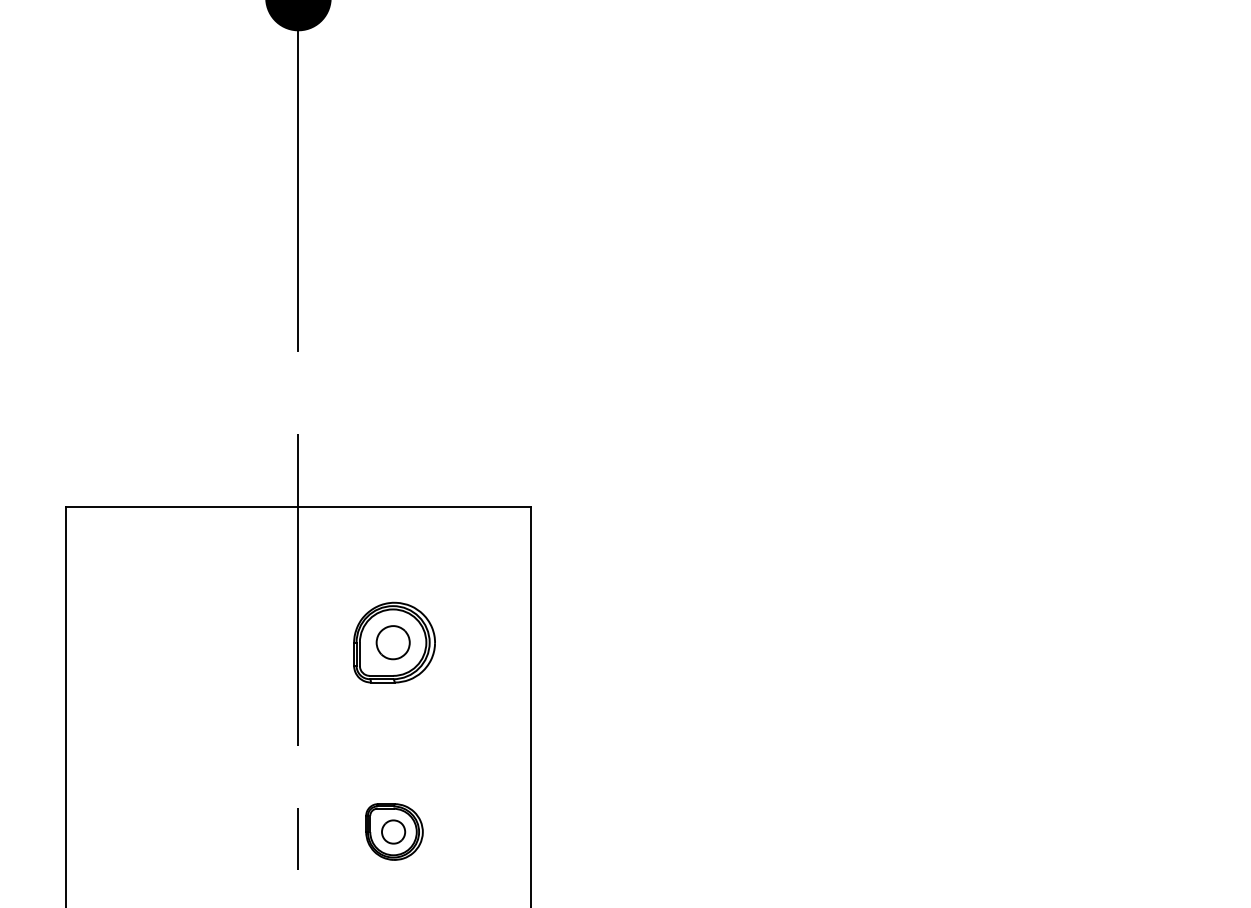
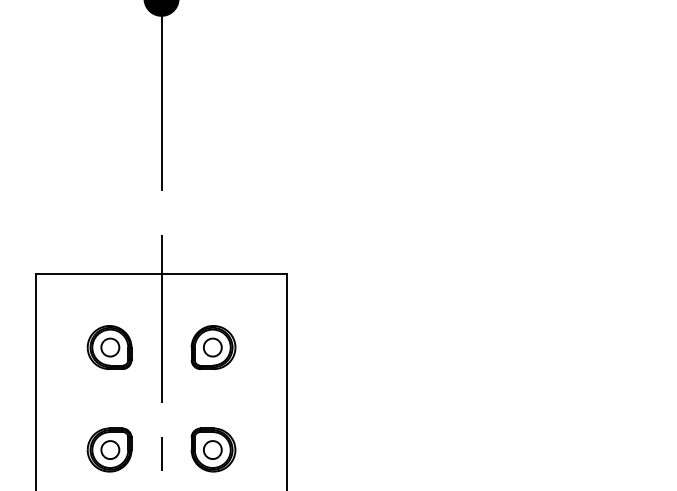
part: (202, 642) -> (109, 347), added
part: (202, 831) -> (109, 449), added
part: (394, 831) -> (213, 449), size x1.43

